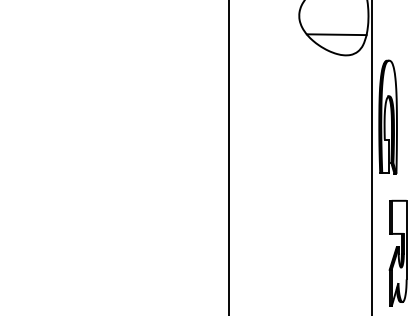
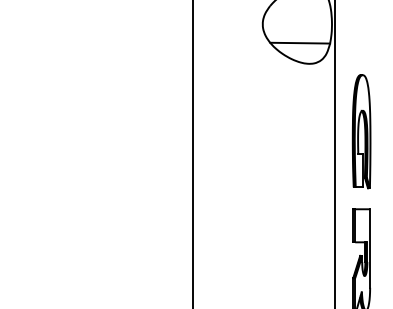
part: (387, 116) -> (361, 130), moved

